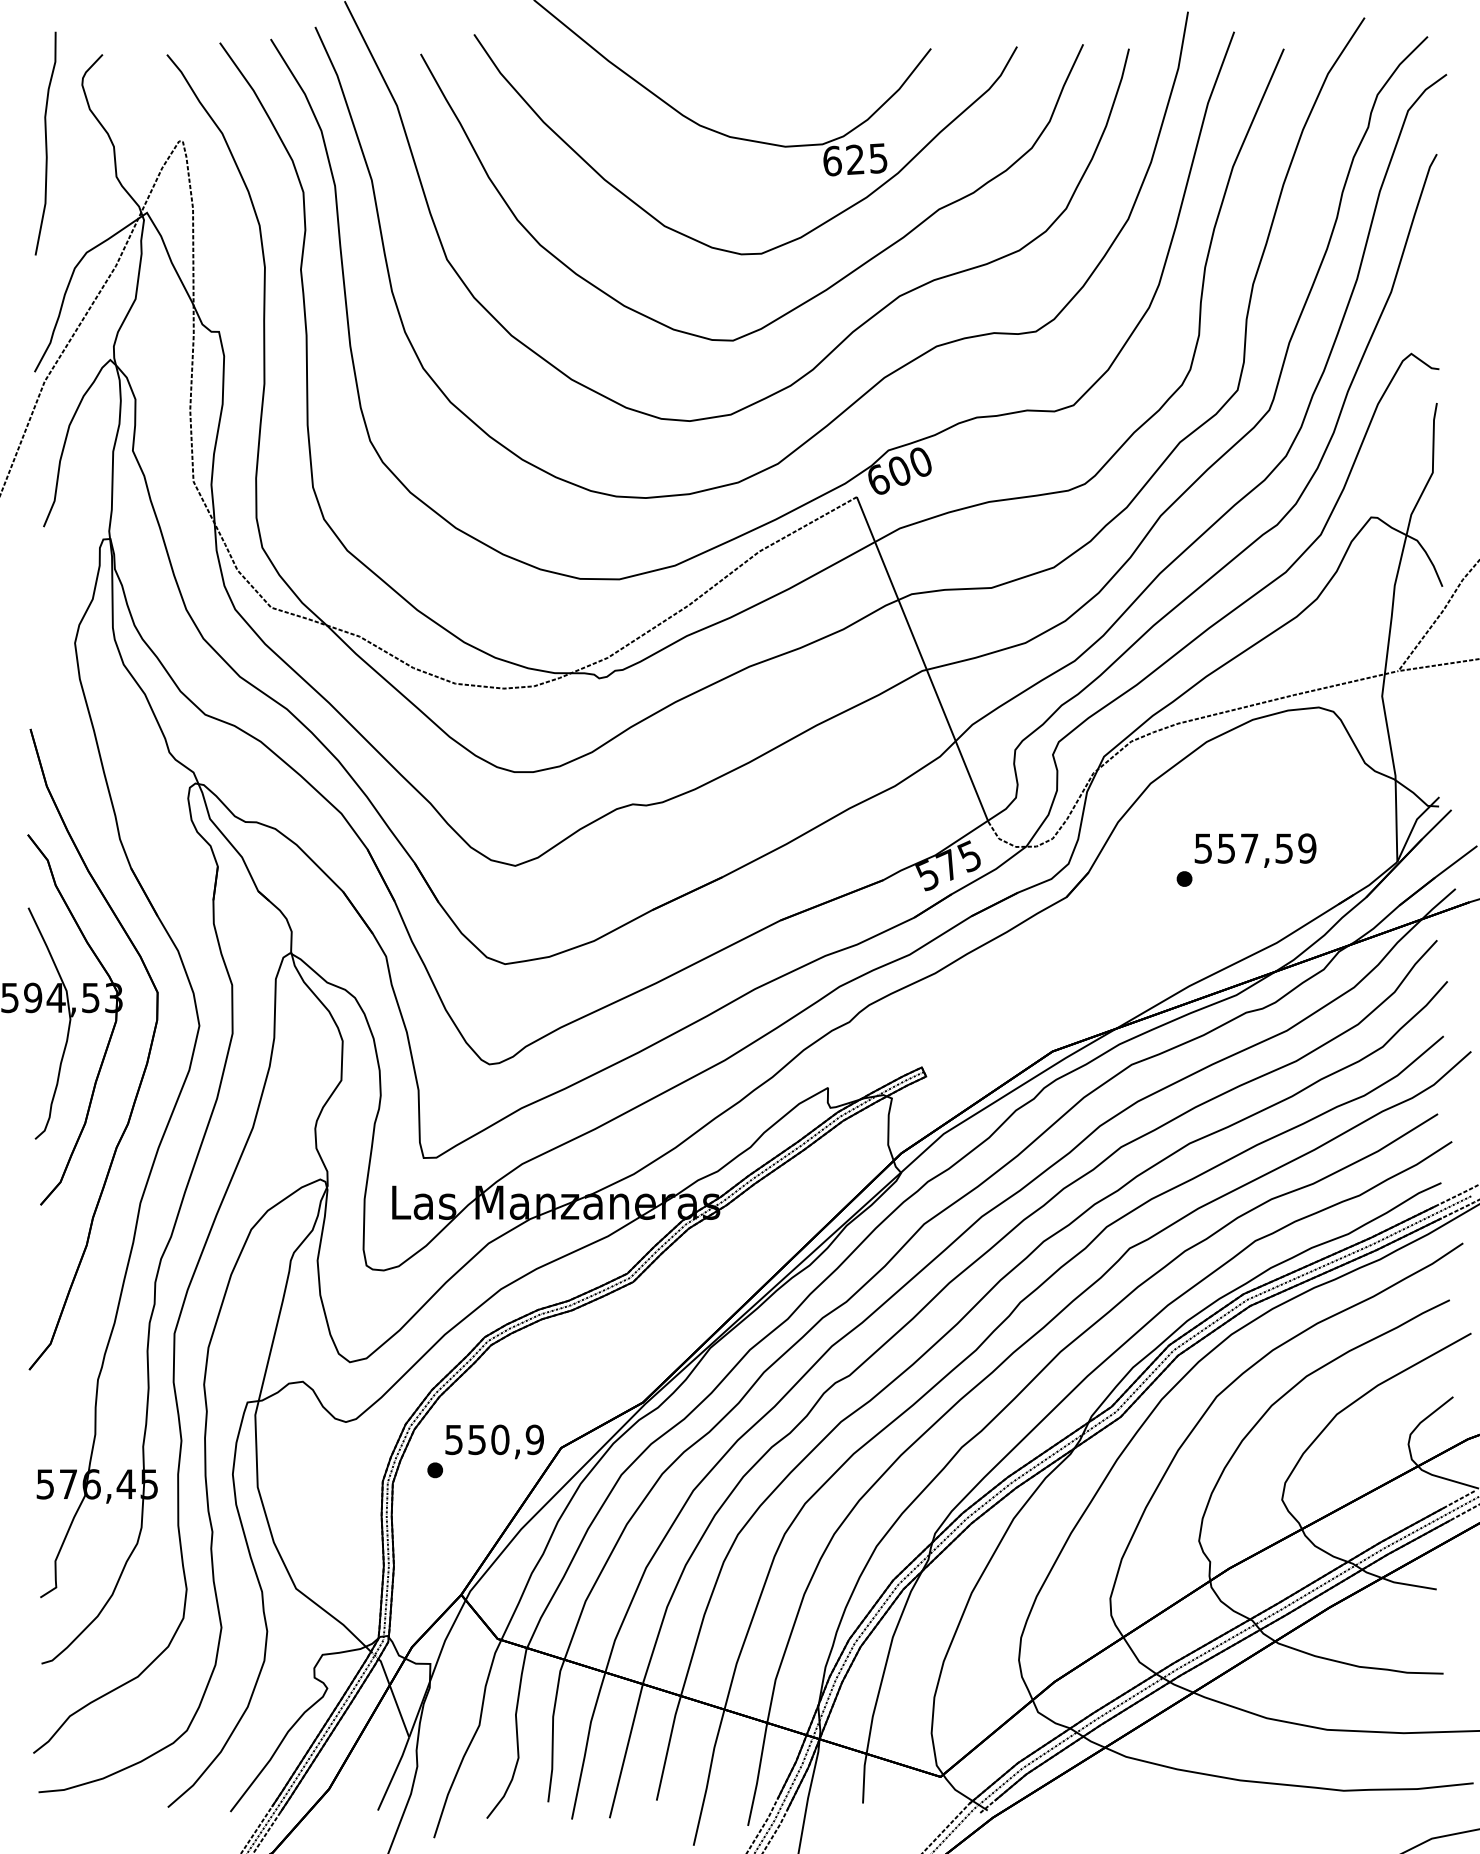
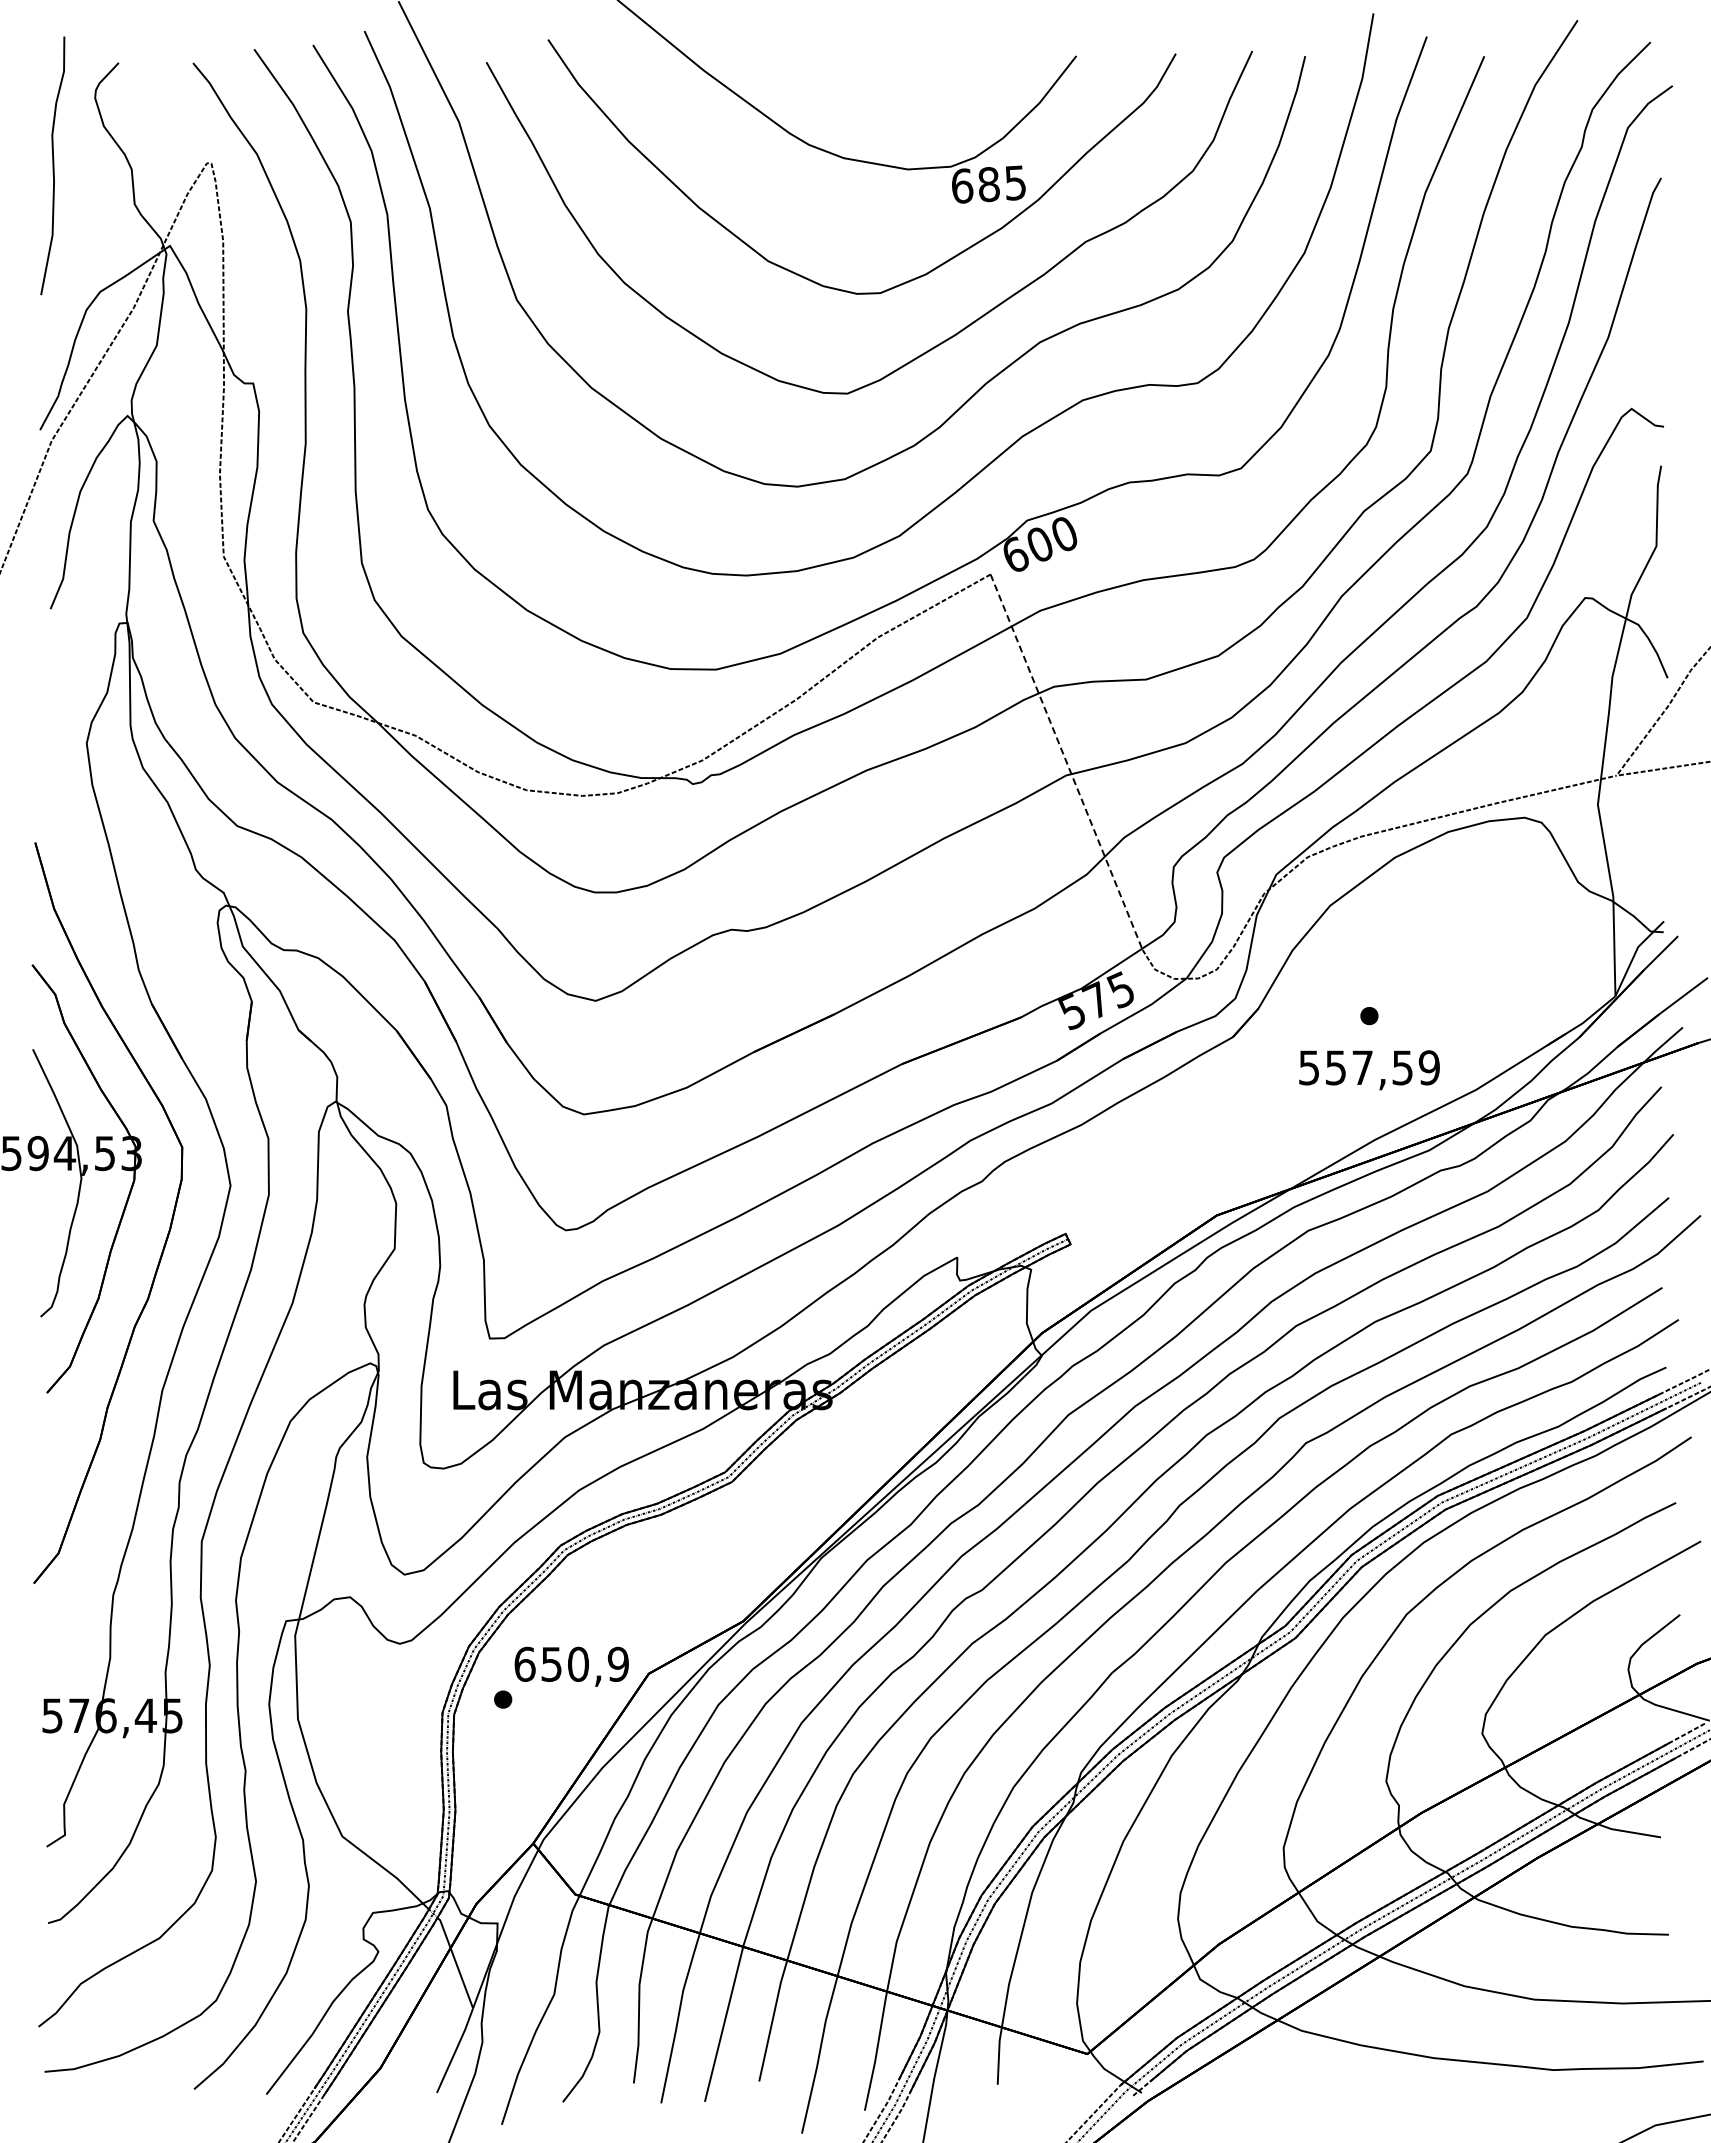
text: (855, 159) -> (988, 184), 625 -> 685
line: (922, 659) -> (1066, 762), solid -> dashed
text: (1255, 850) -> (1369, 1070), moved
text: (453, 1439) -> (524, 1663), 550,9 -> 650,9

